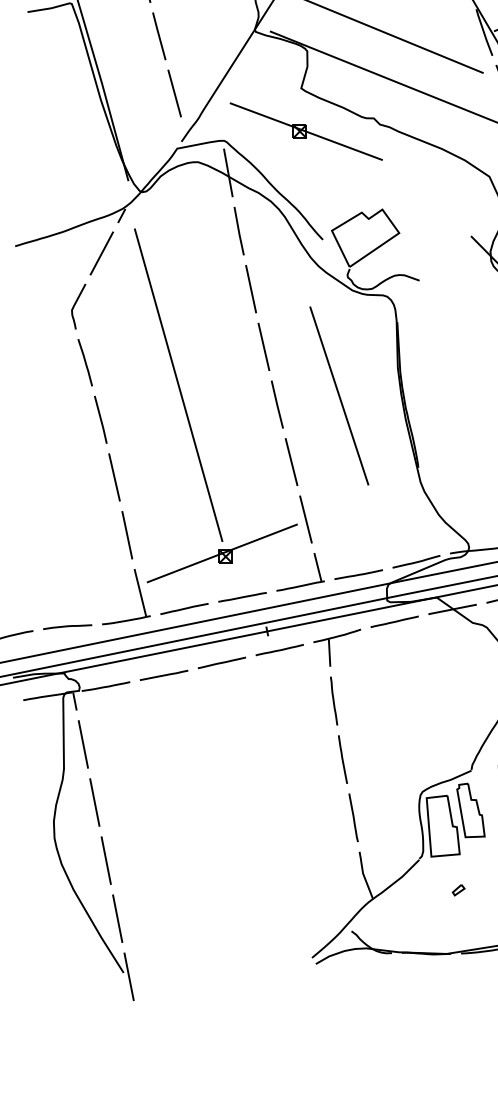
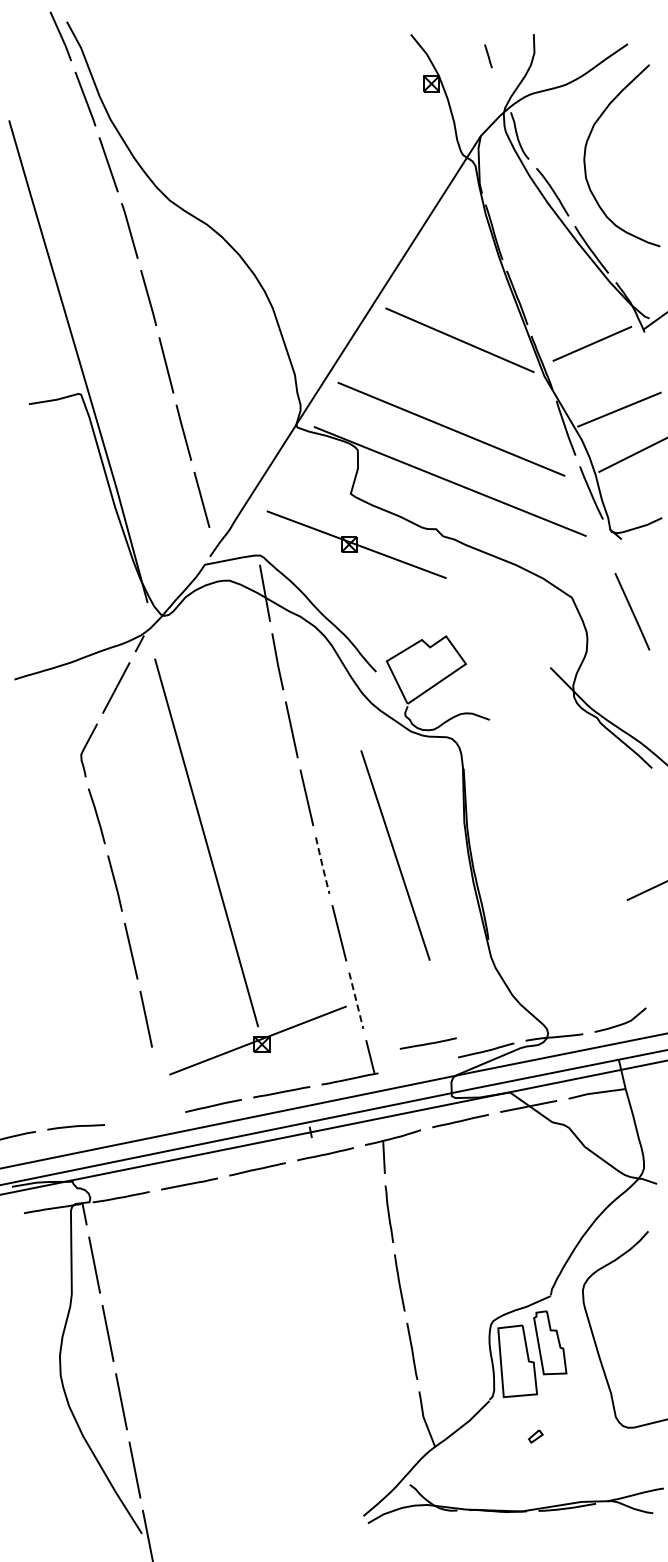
line: (277, 405) -> (322, 866), solid -> dashed
line: (306, 520) -> (356, 1001), solid -> dashed
line: (358, 574) -> (427, 1043), moved
part: (139, 593) -> (160, 1087), removed

